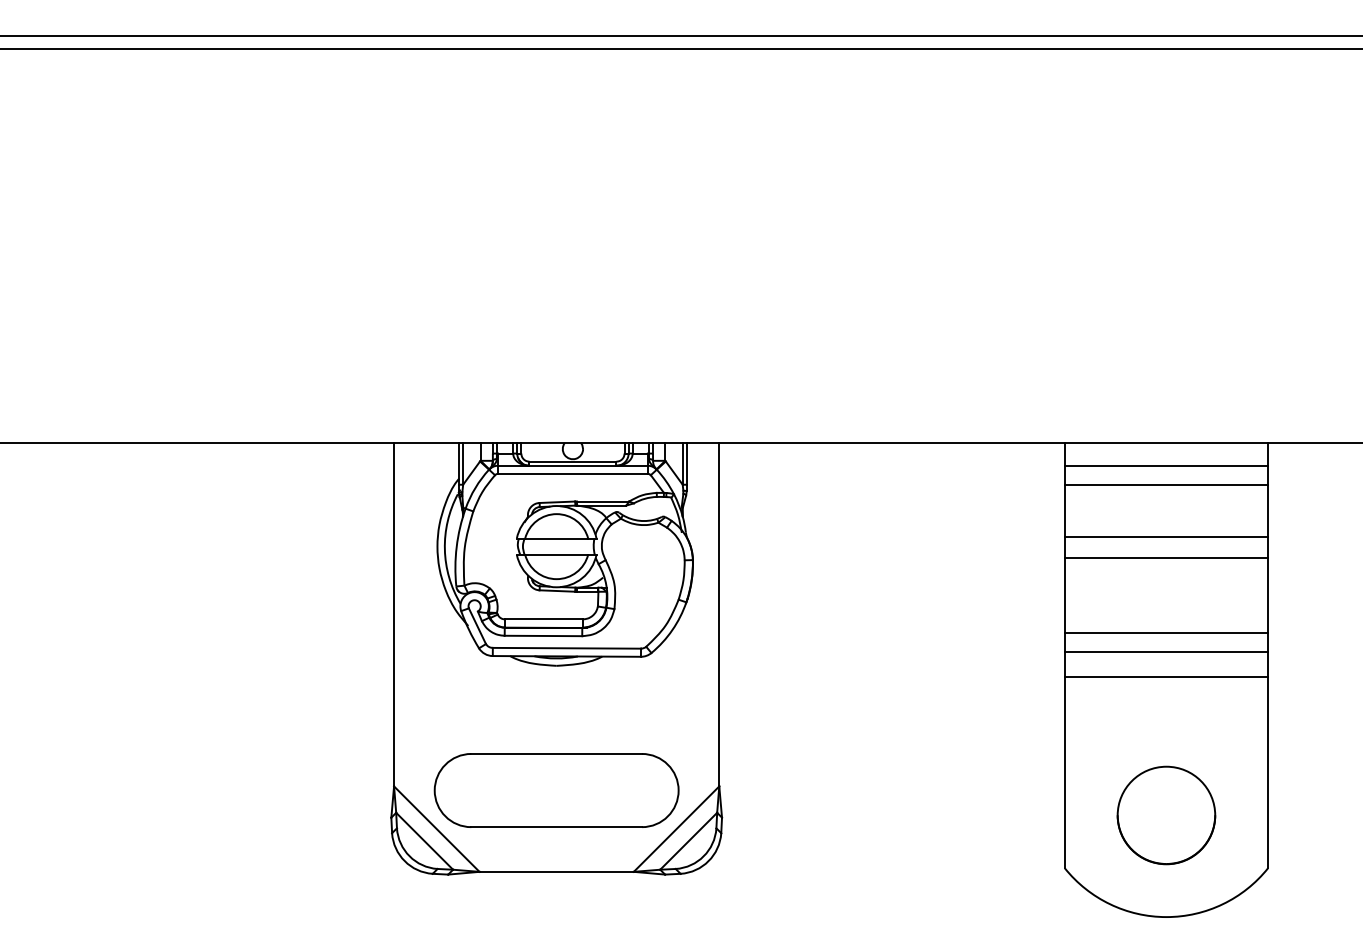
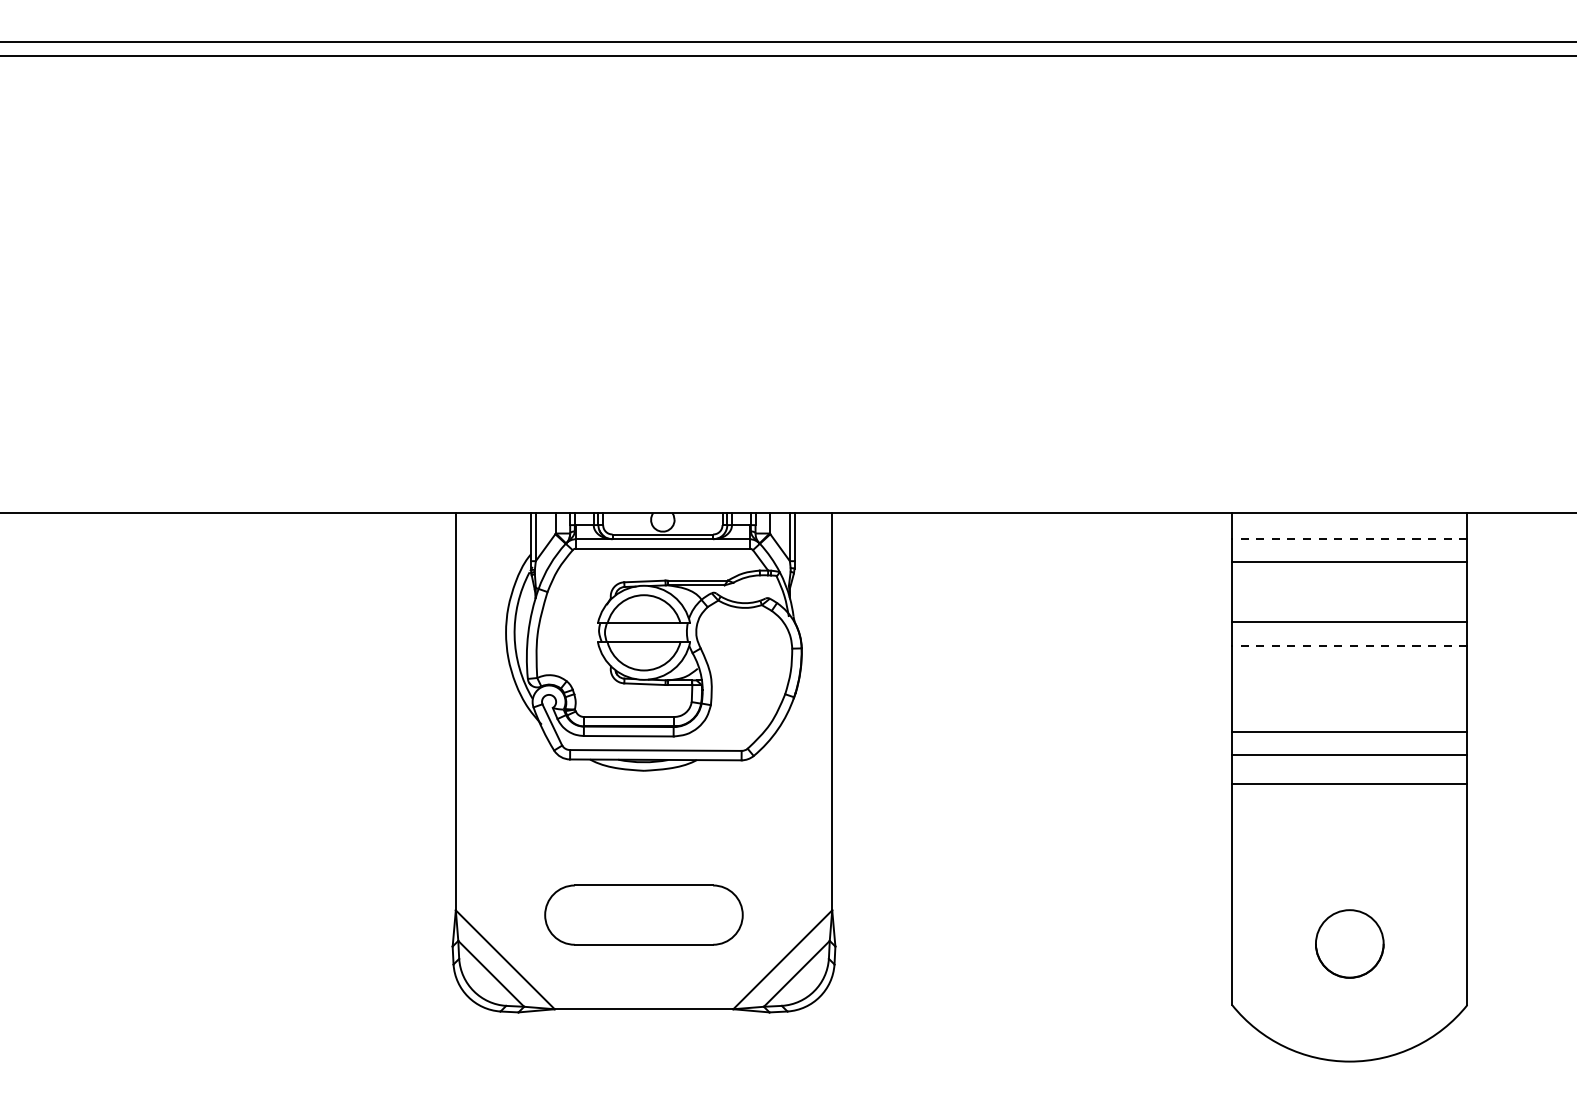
line: (1166, 465) -> (1349, 538), solid -> dashed
line: (1166, 557) -> (1349, 645), solid -> dashed
part: (556, 790) -> (643, 915), size x0.7
part: (1166, 815) -> (1349, 944), size x0.6

